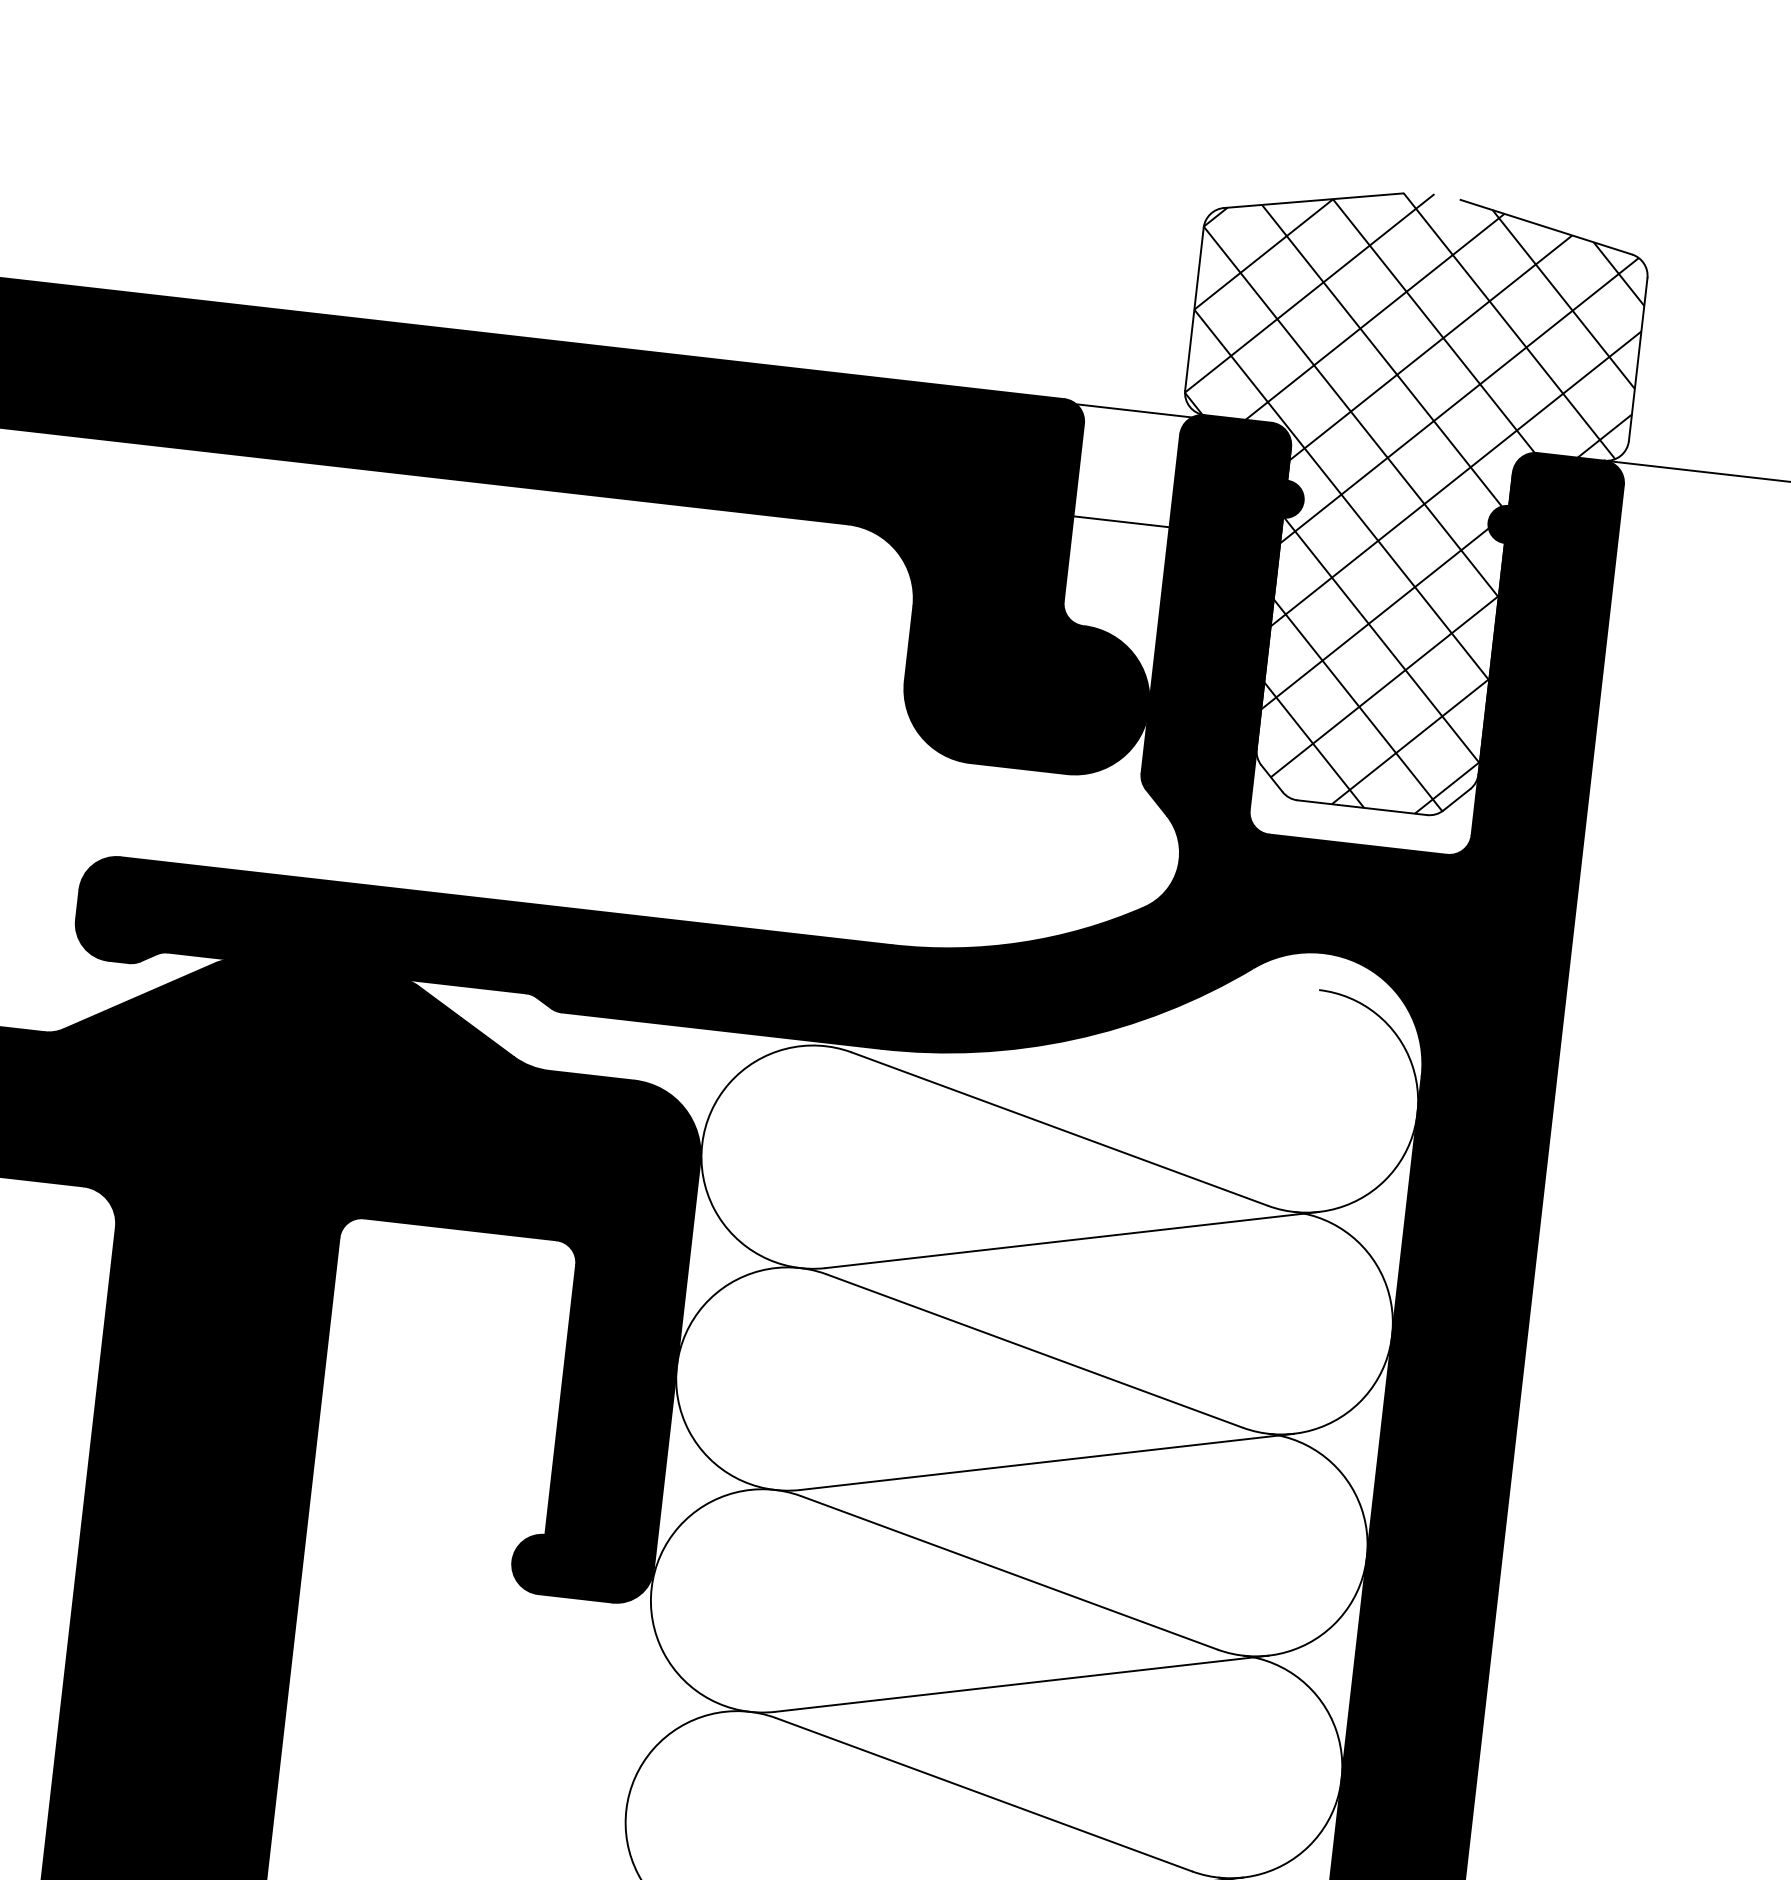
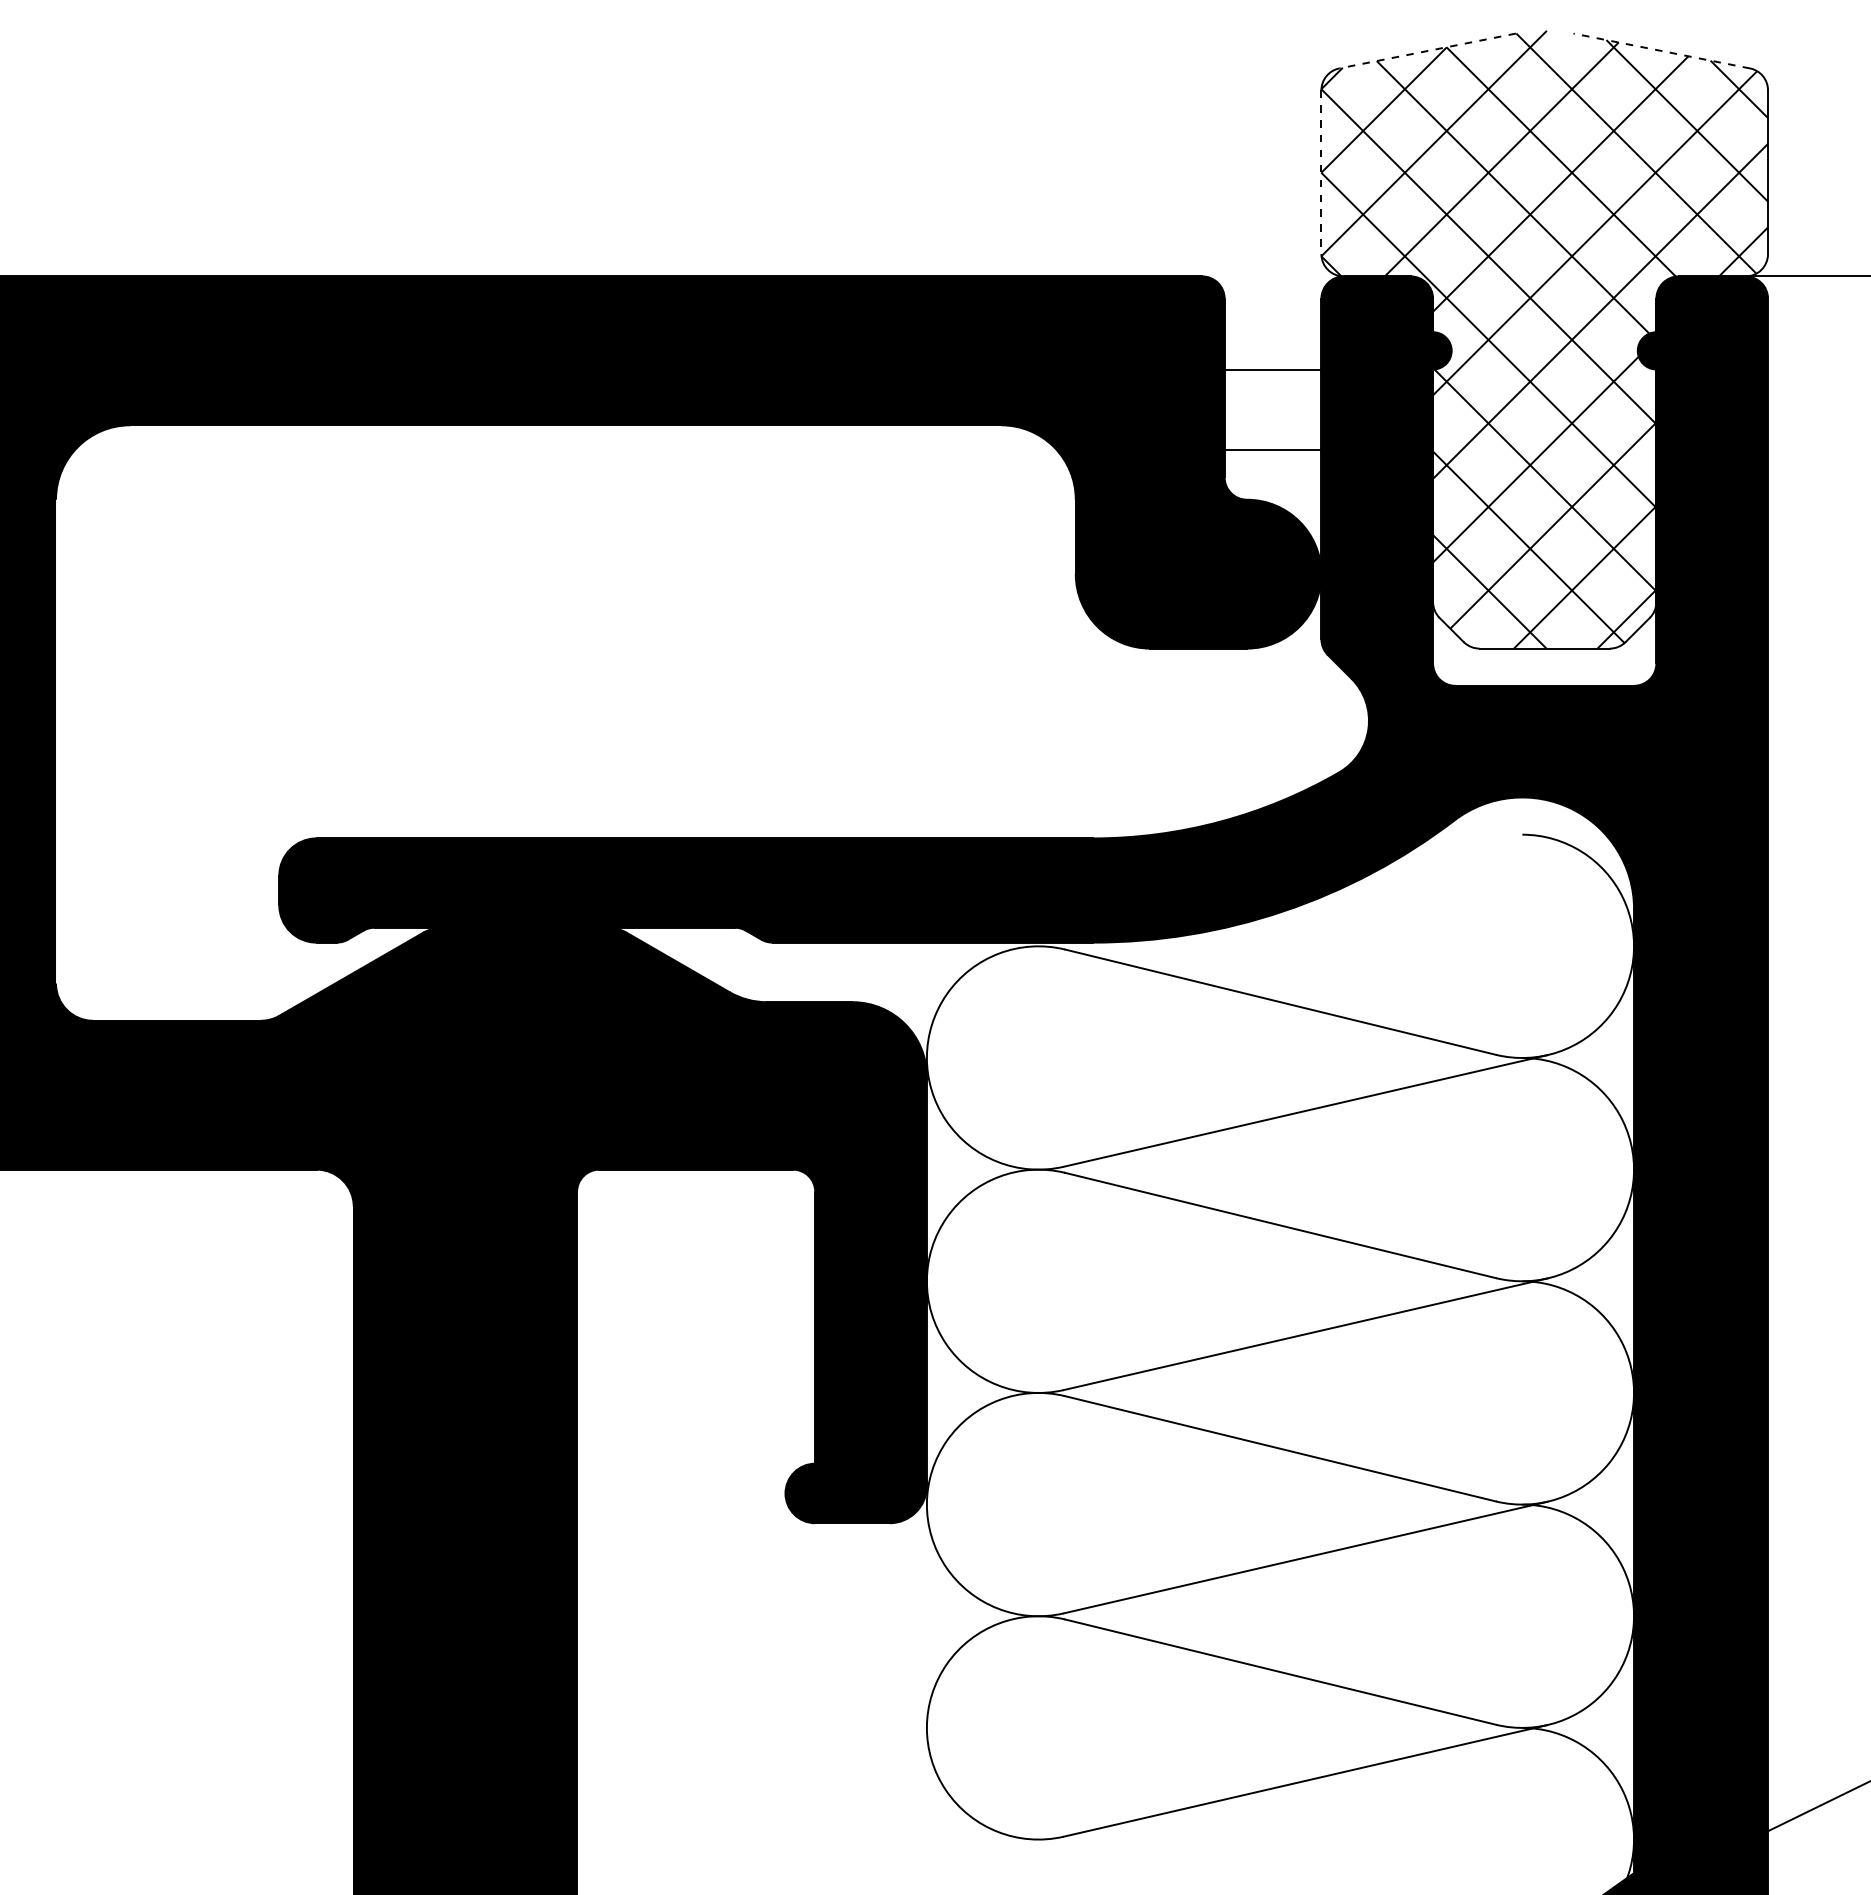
line: (1313, 201) -> (1427, 51), solid -> dashed
line: (1546, 227) -> (1661, 51), solid -> dashed
line: (1194, 309) -> (1321, 172), solid -> dashed
line: (1133, 411) -> (1272, 370), moved
line: (1121, 521) -> (1272, 449), moved

